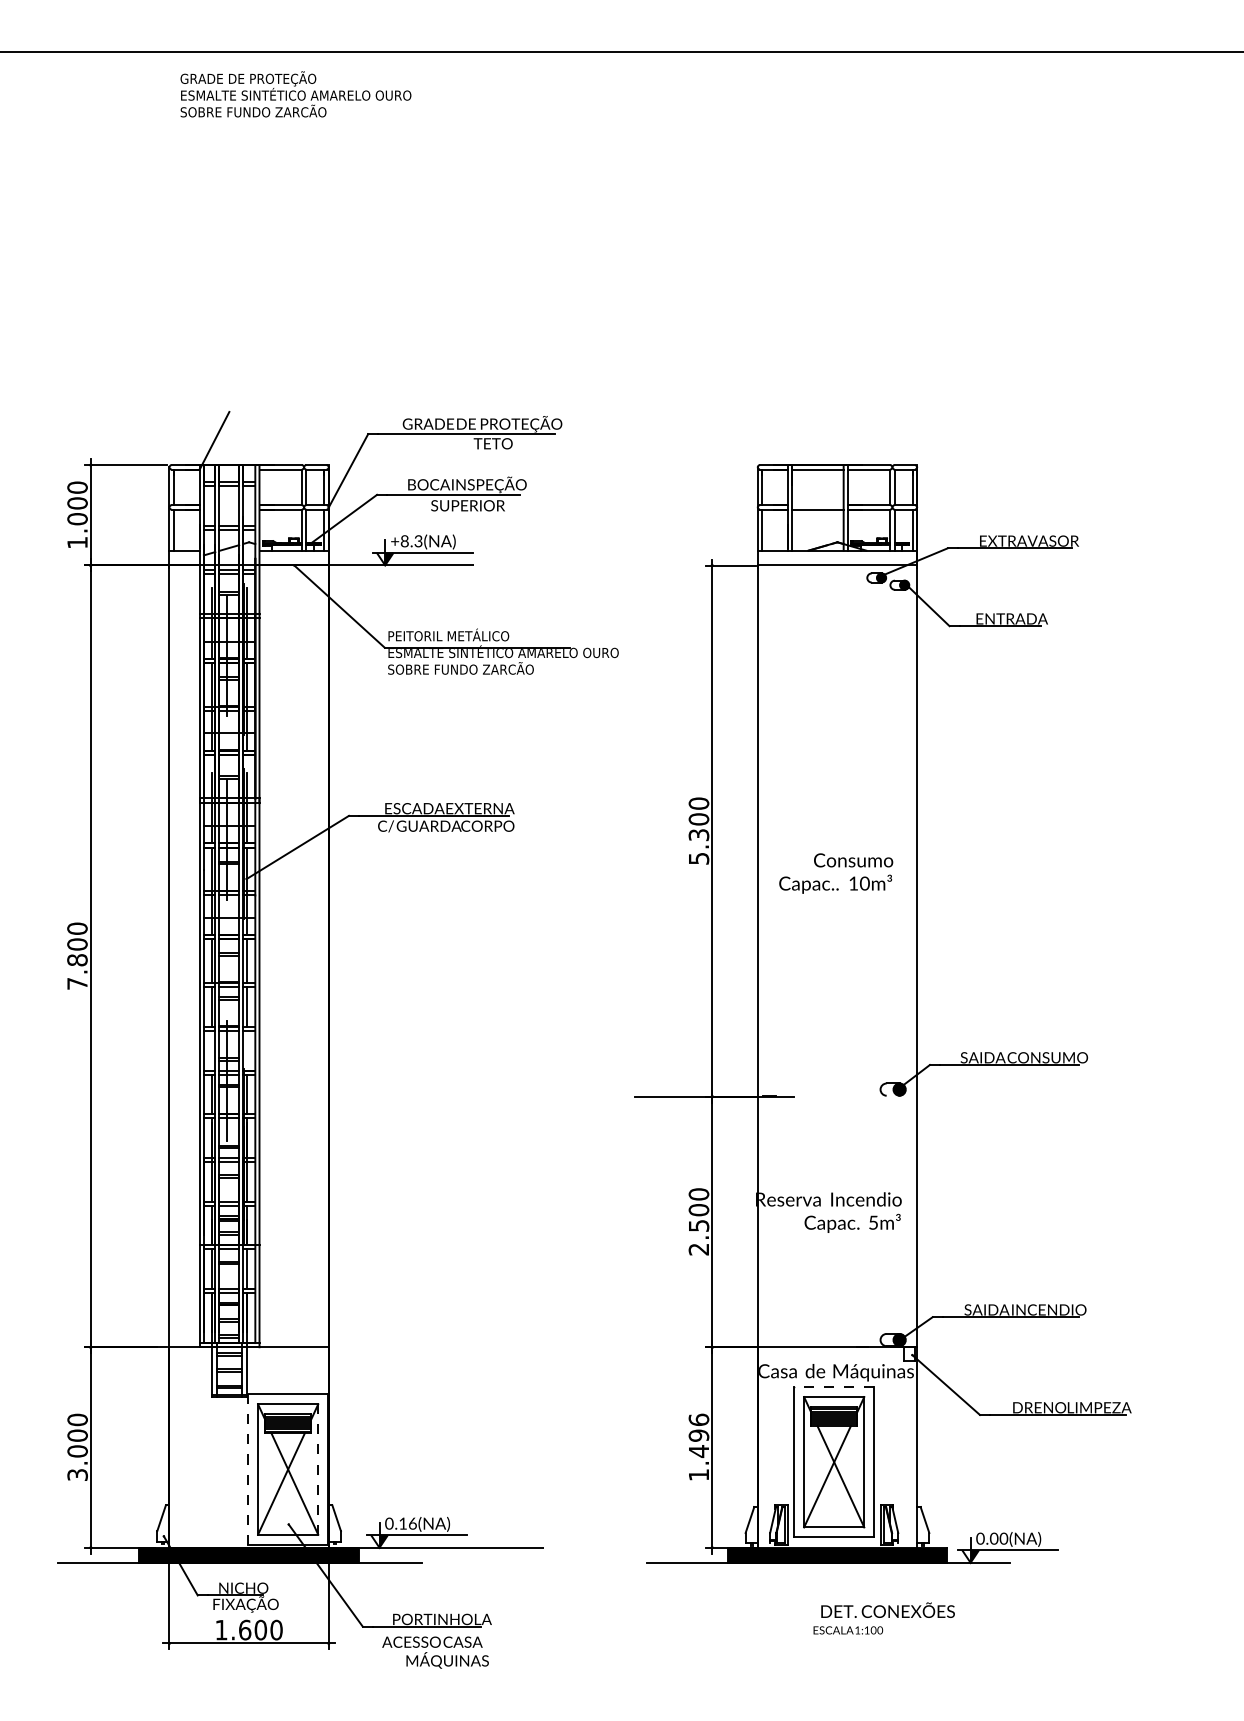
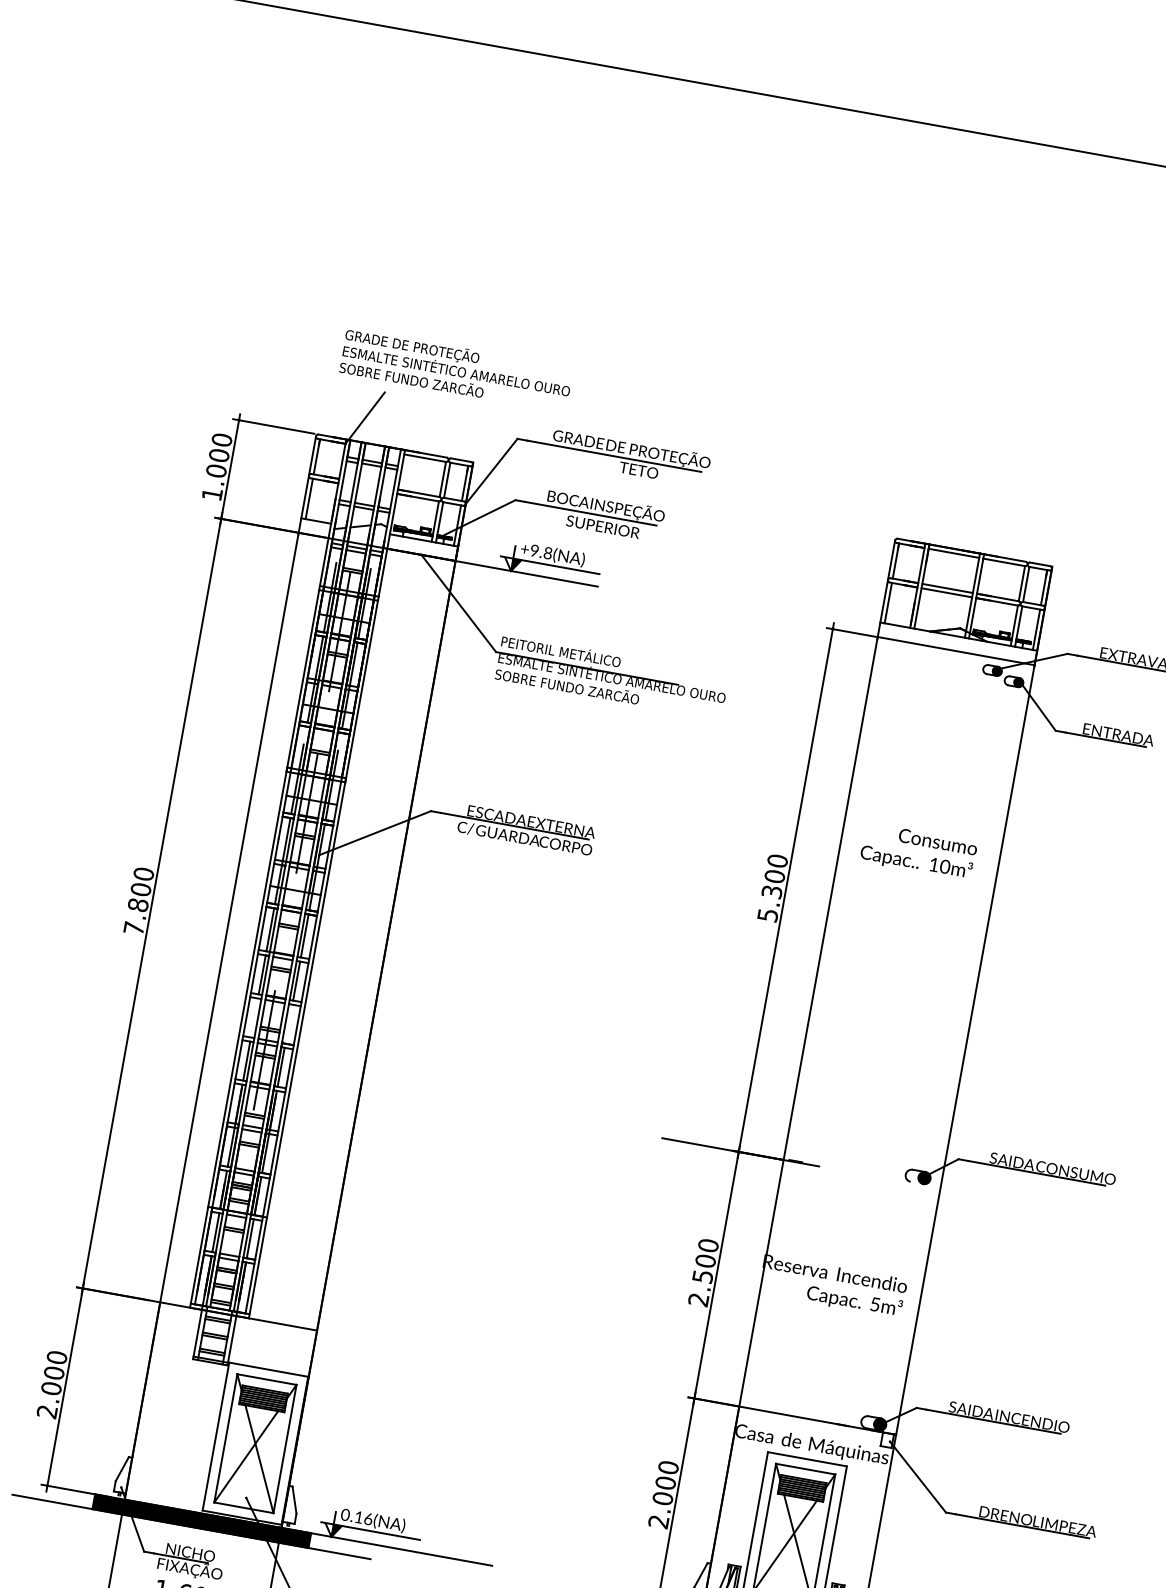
text: (295, 94) -> (456, 370), moved
line: (817, 505) -> (947, 588), added
text: (411, 541) -> (541, 552), +8.3(NA) -> +9.8(NA)
text: (836, 873) -> (919, 851), moved
line: (833, 1387) -> (806, 1459), dashed -> solid
text: (698, 1446) -> (663, 1493), 1.496 -> 2.000
line: (318, 1469) -> (285, 1449), dashed -> solid
line: (248, 1470) -> (216, 1437), dashed -> solid
text: (77, 1474) -> (47, 1411), 3.000 -> 2.000

